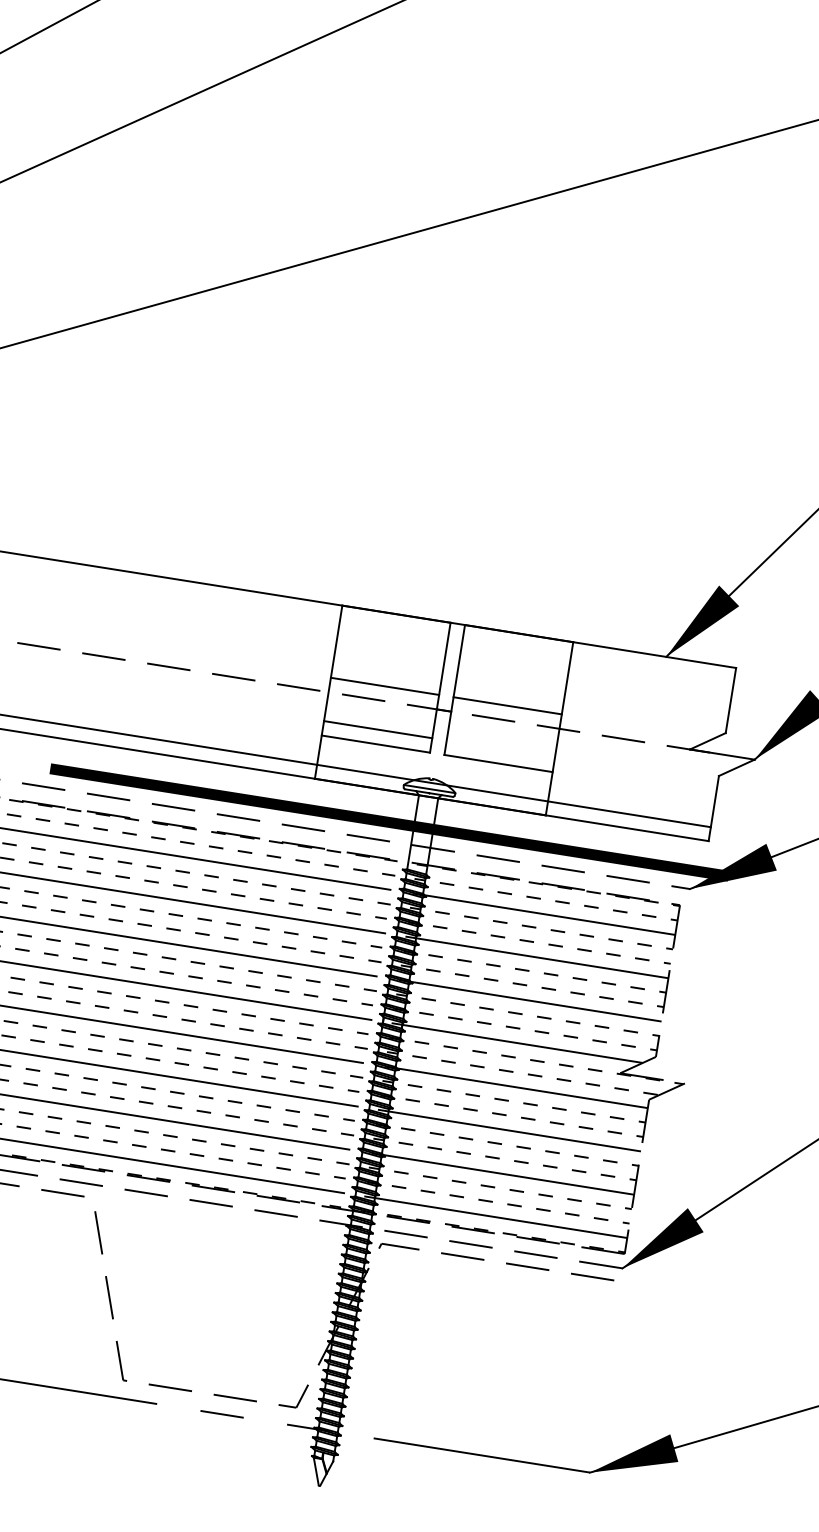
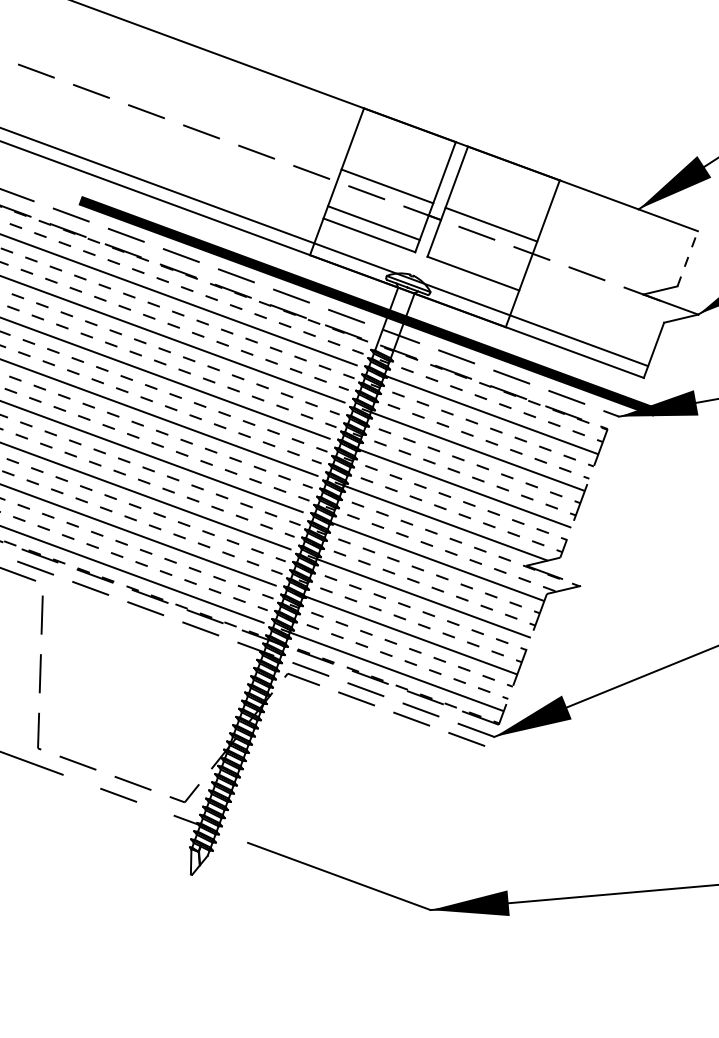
line: (730, 700) -> (687, 258), solid -> dashed

